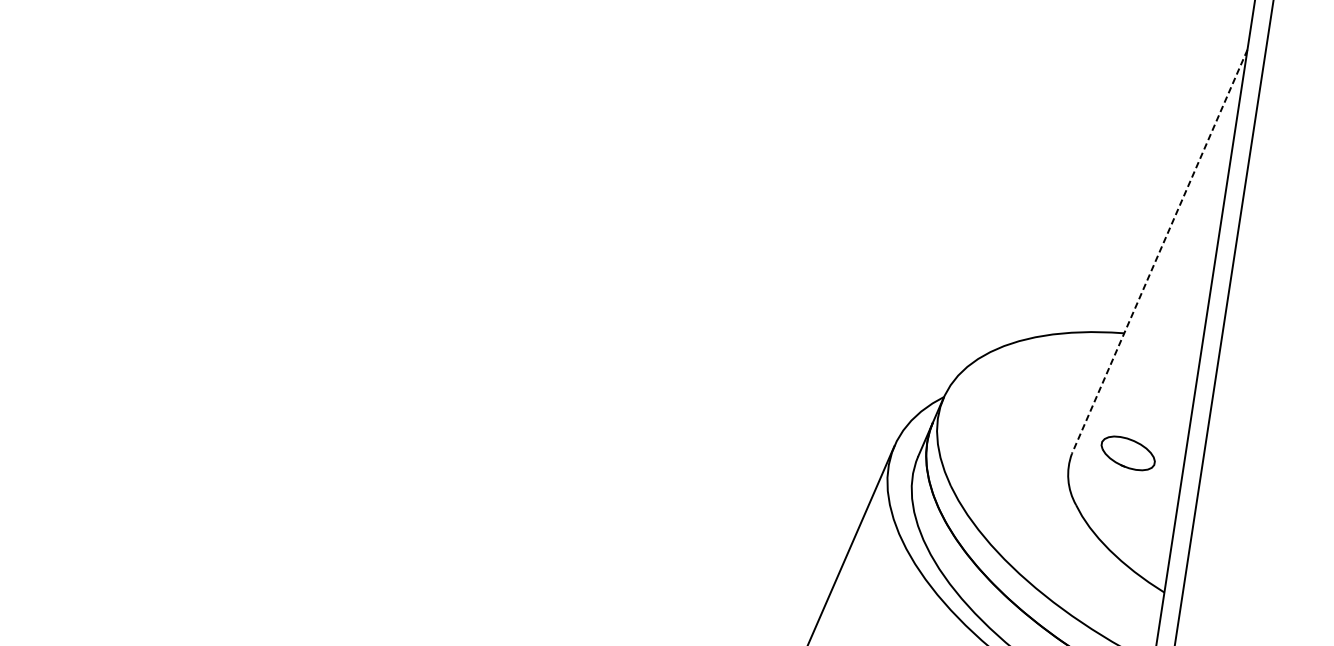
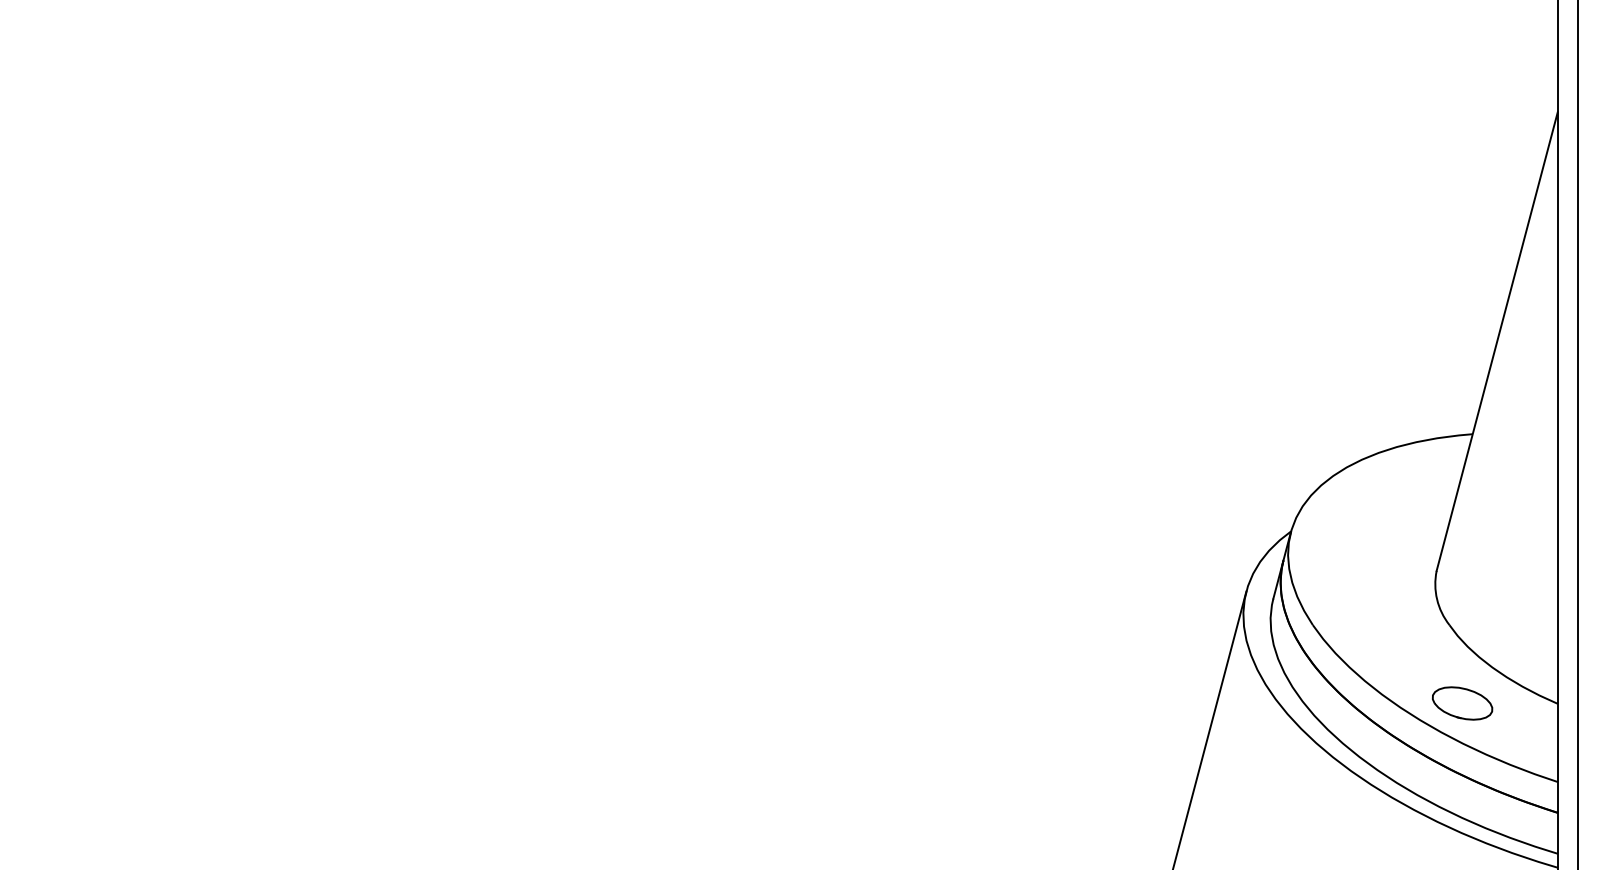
line: (1159, 252) -> (1497, 342), dashed -> solid
part: (1128, 453) -> (1462, 703), moved

